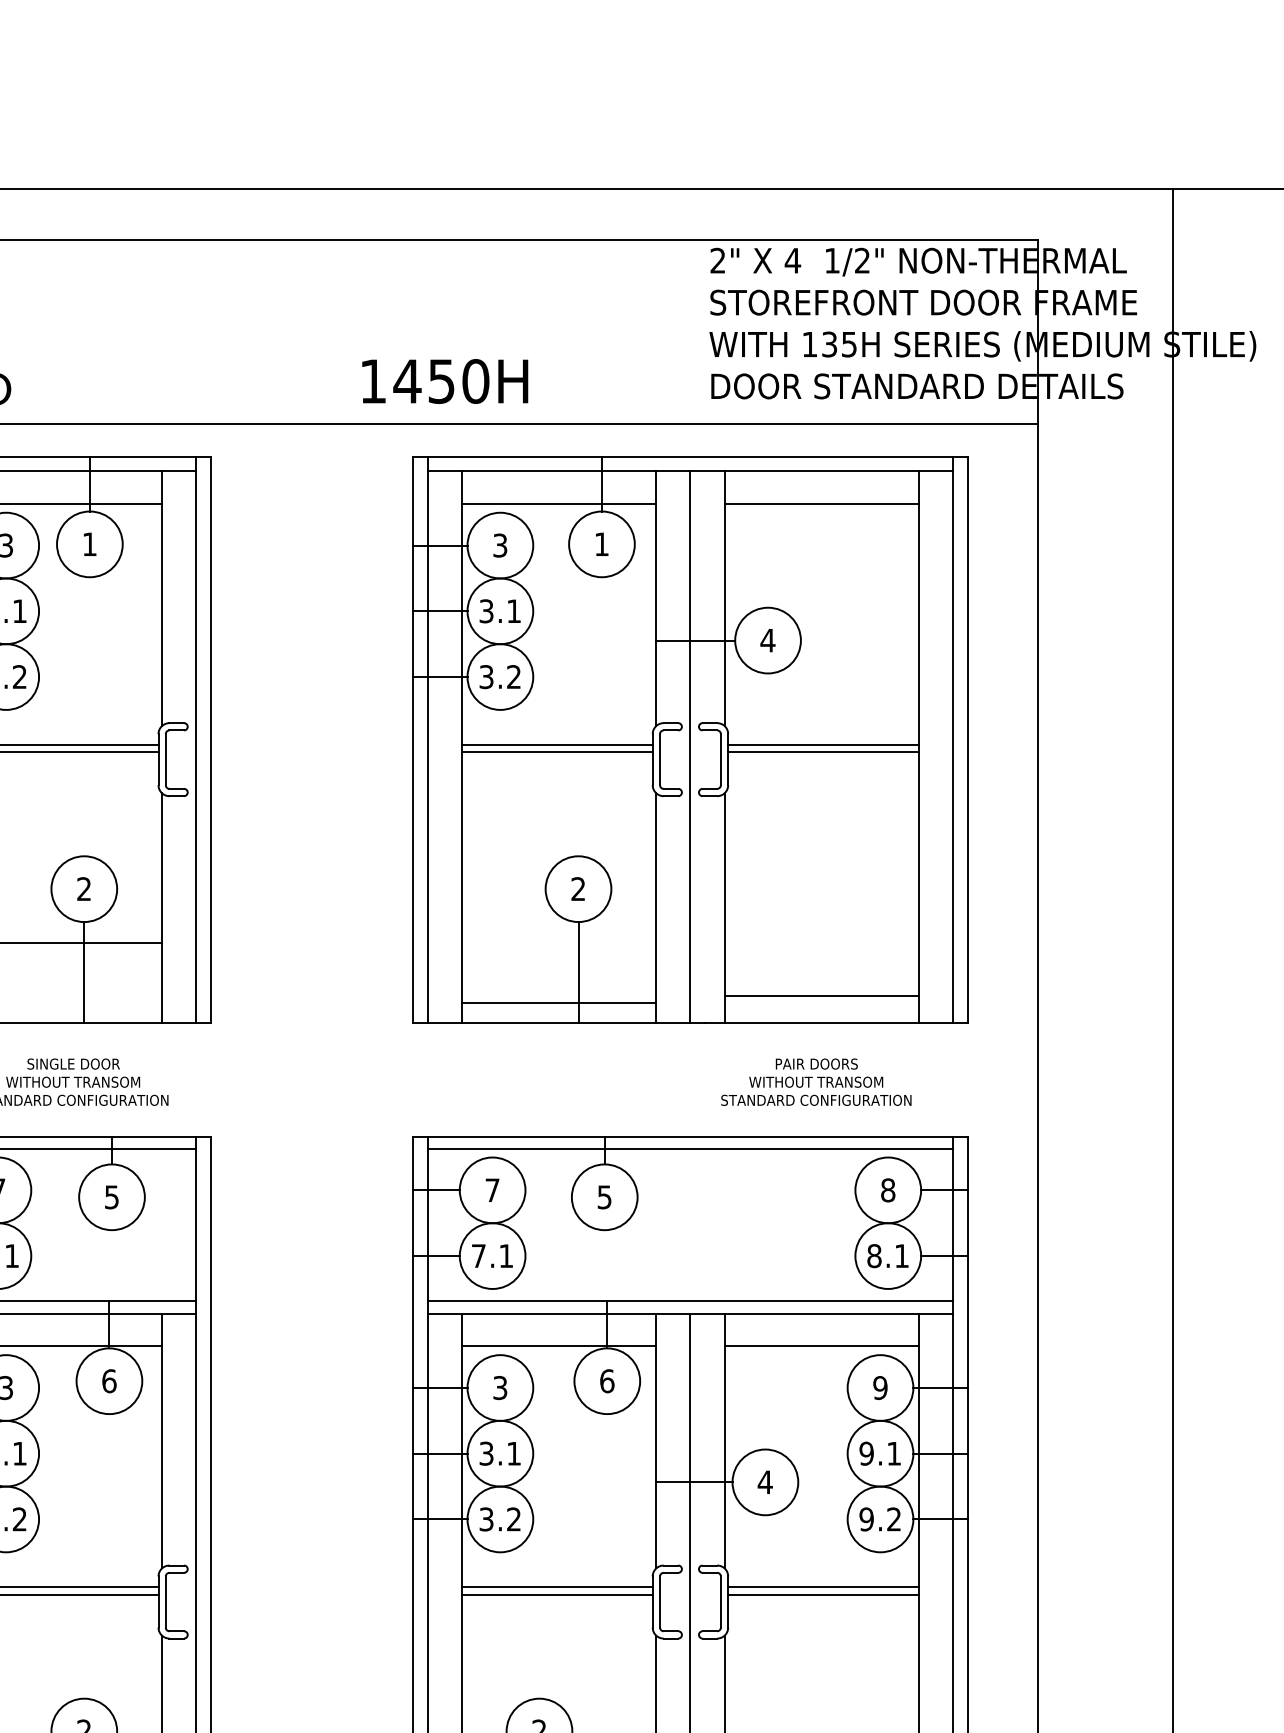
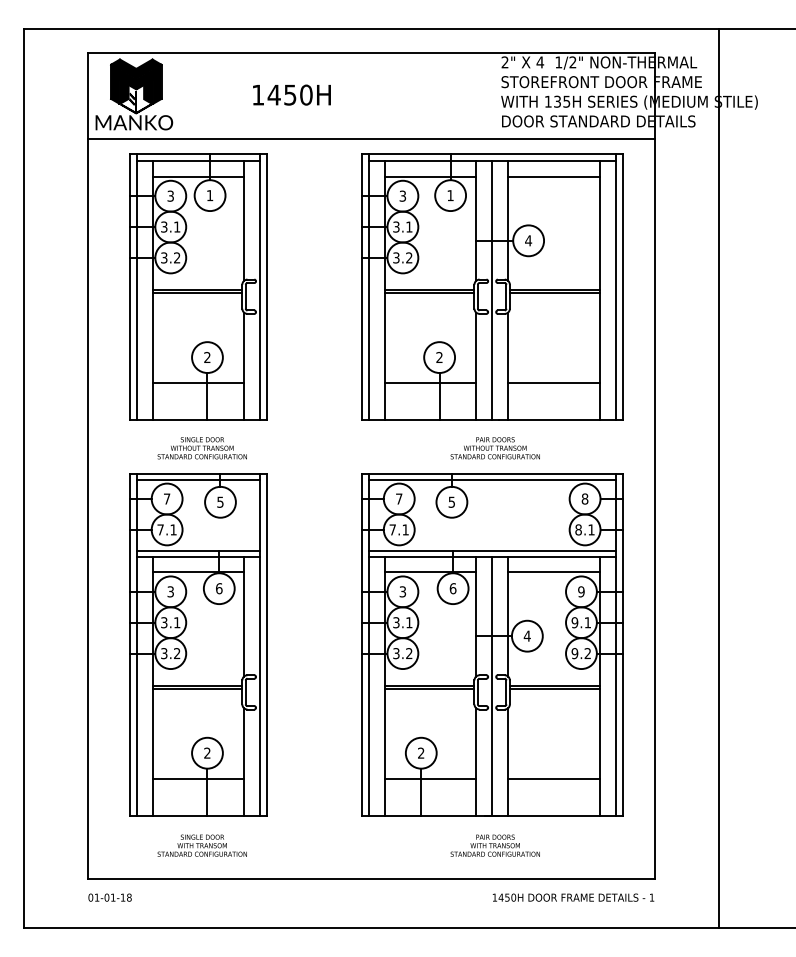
text: (444, 380) -> (291, 94), moved
line: (821, 995) -> (553, 382), moved
line: (559, 1001) -> (430, 382), moved
text: (814, 1082) -> (494, 448), moved

